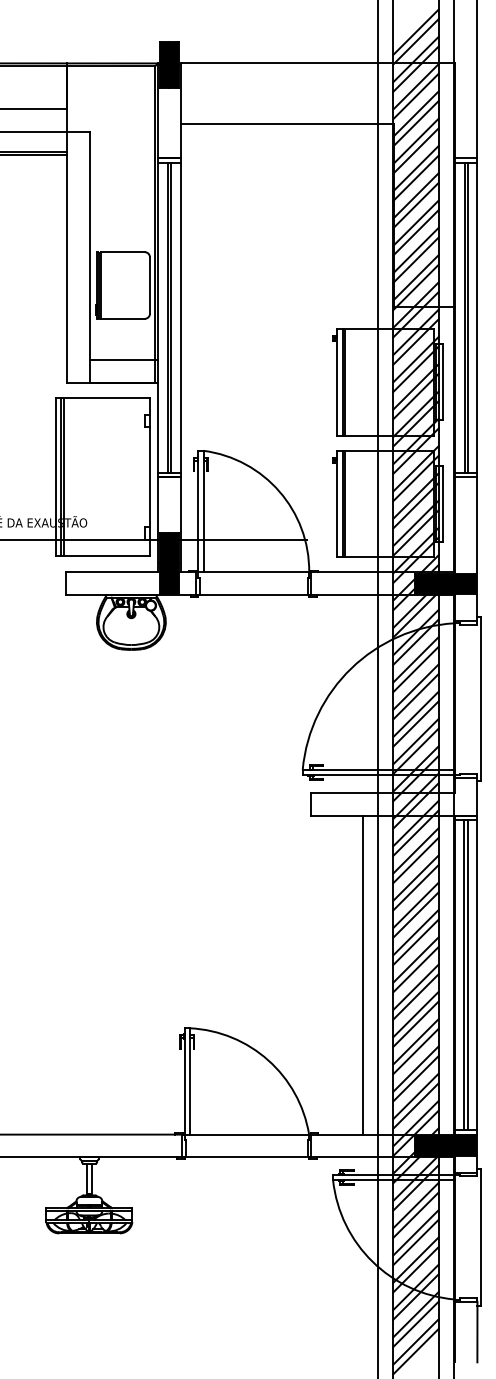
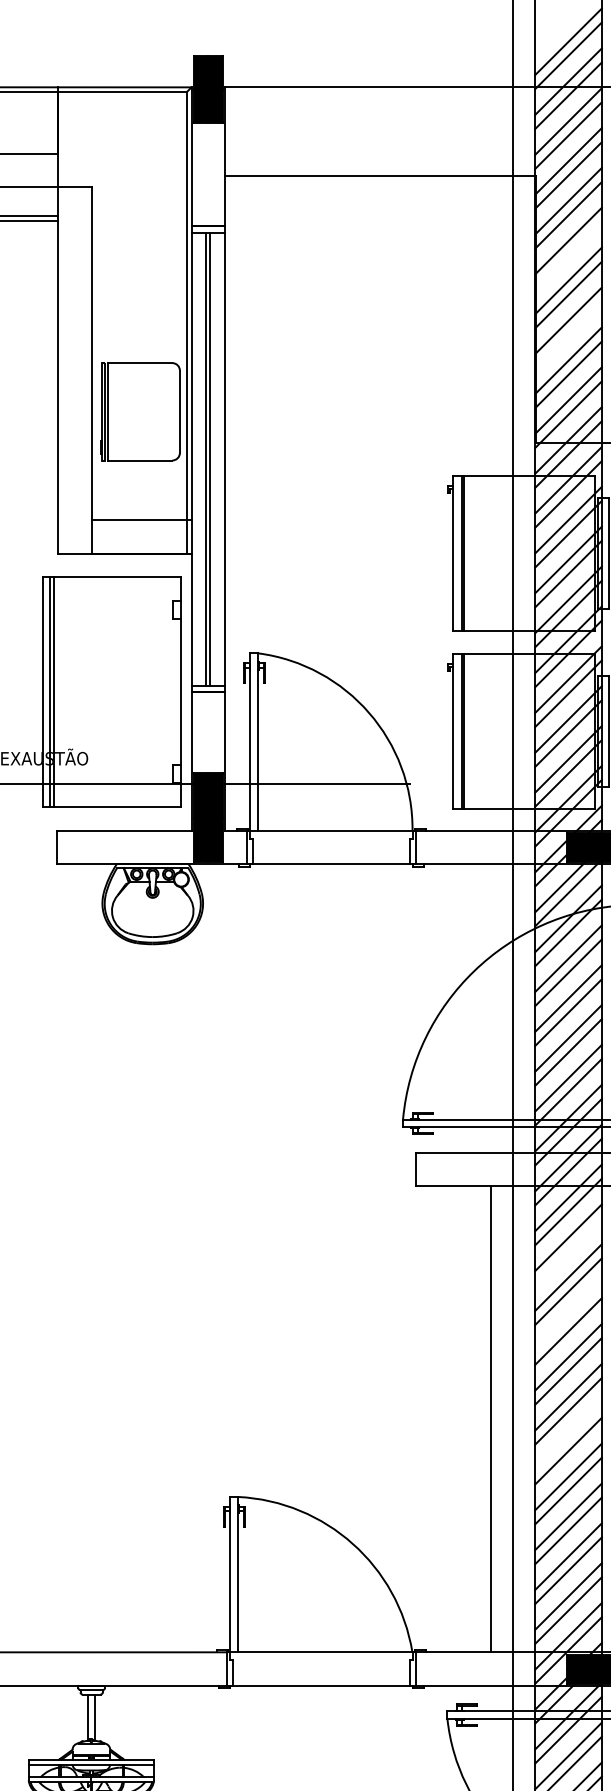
line: (415, 178) -> (567, 255), removed
line: (415, 232) -> (567, 334), removed
line: (415, 860) -> (567, 1251), removed
line: (415, 905) -> (567, 1317), removed
line: (415, 987) -> (567, 1437), removed

